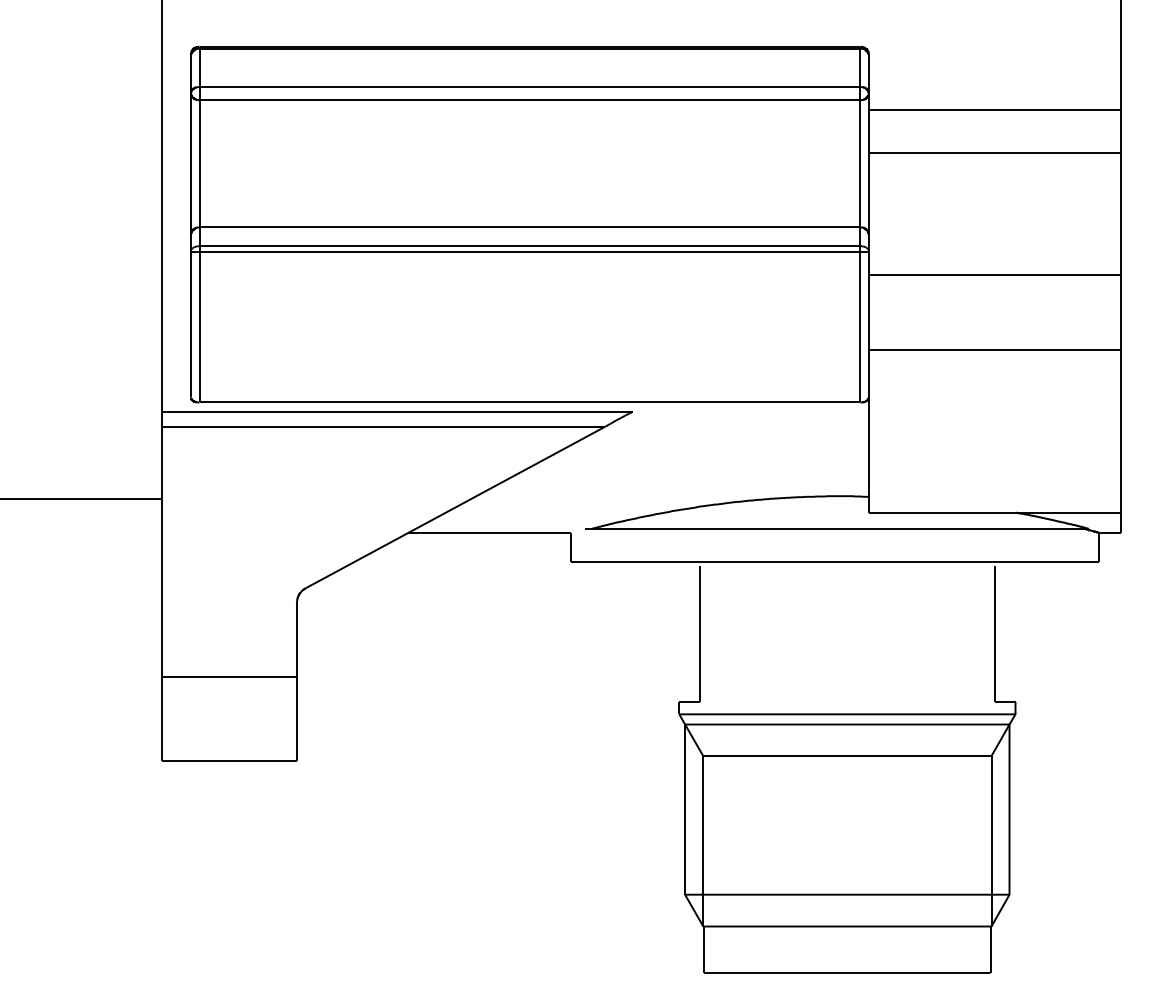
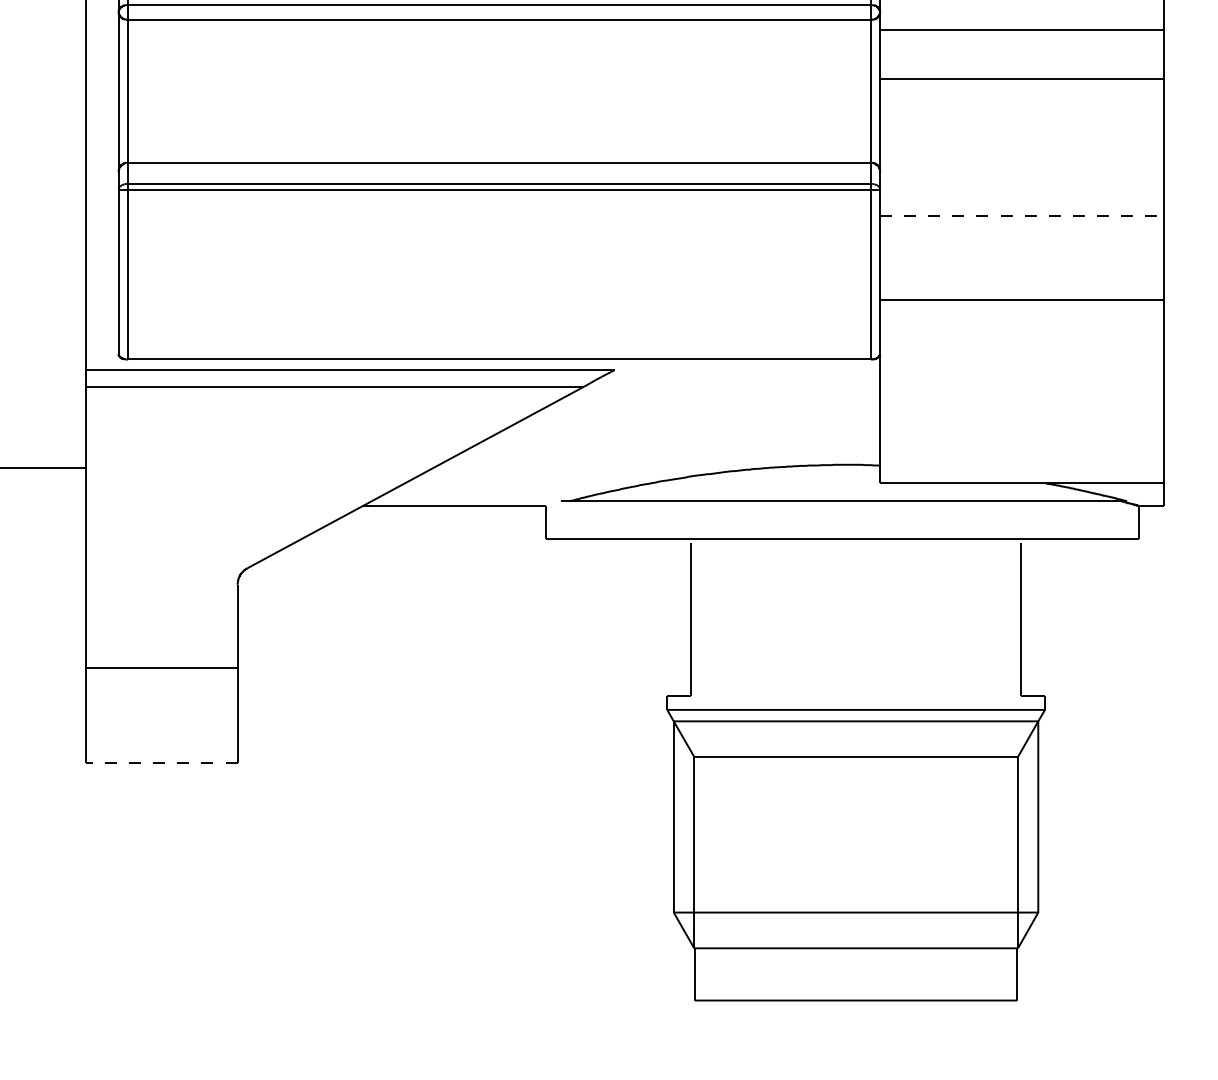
line: (995, 274) -> (1022, 215), solid -> dashed
line: (229, 761) -> (161, 762), solid -> dashed

